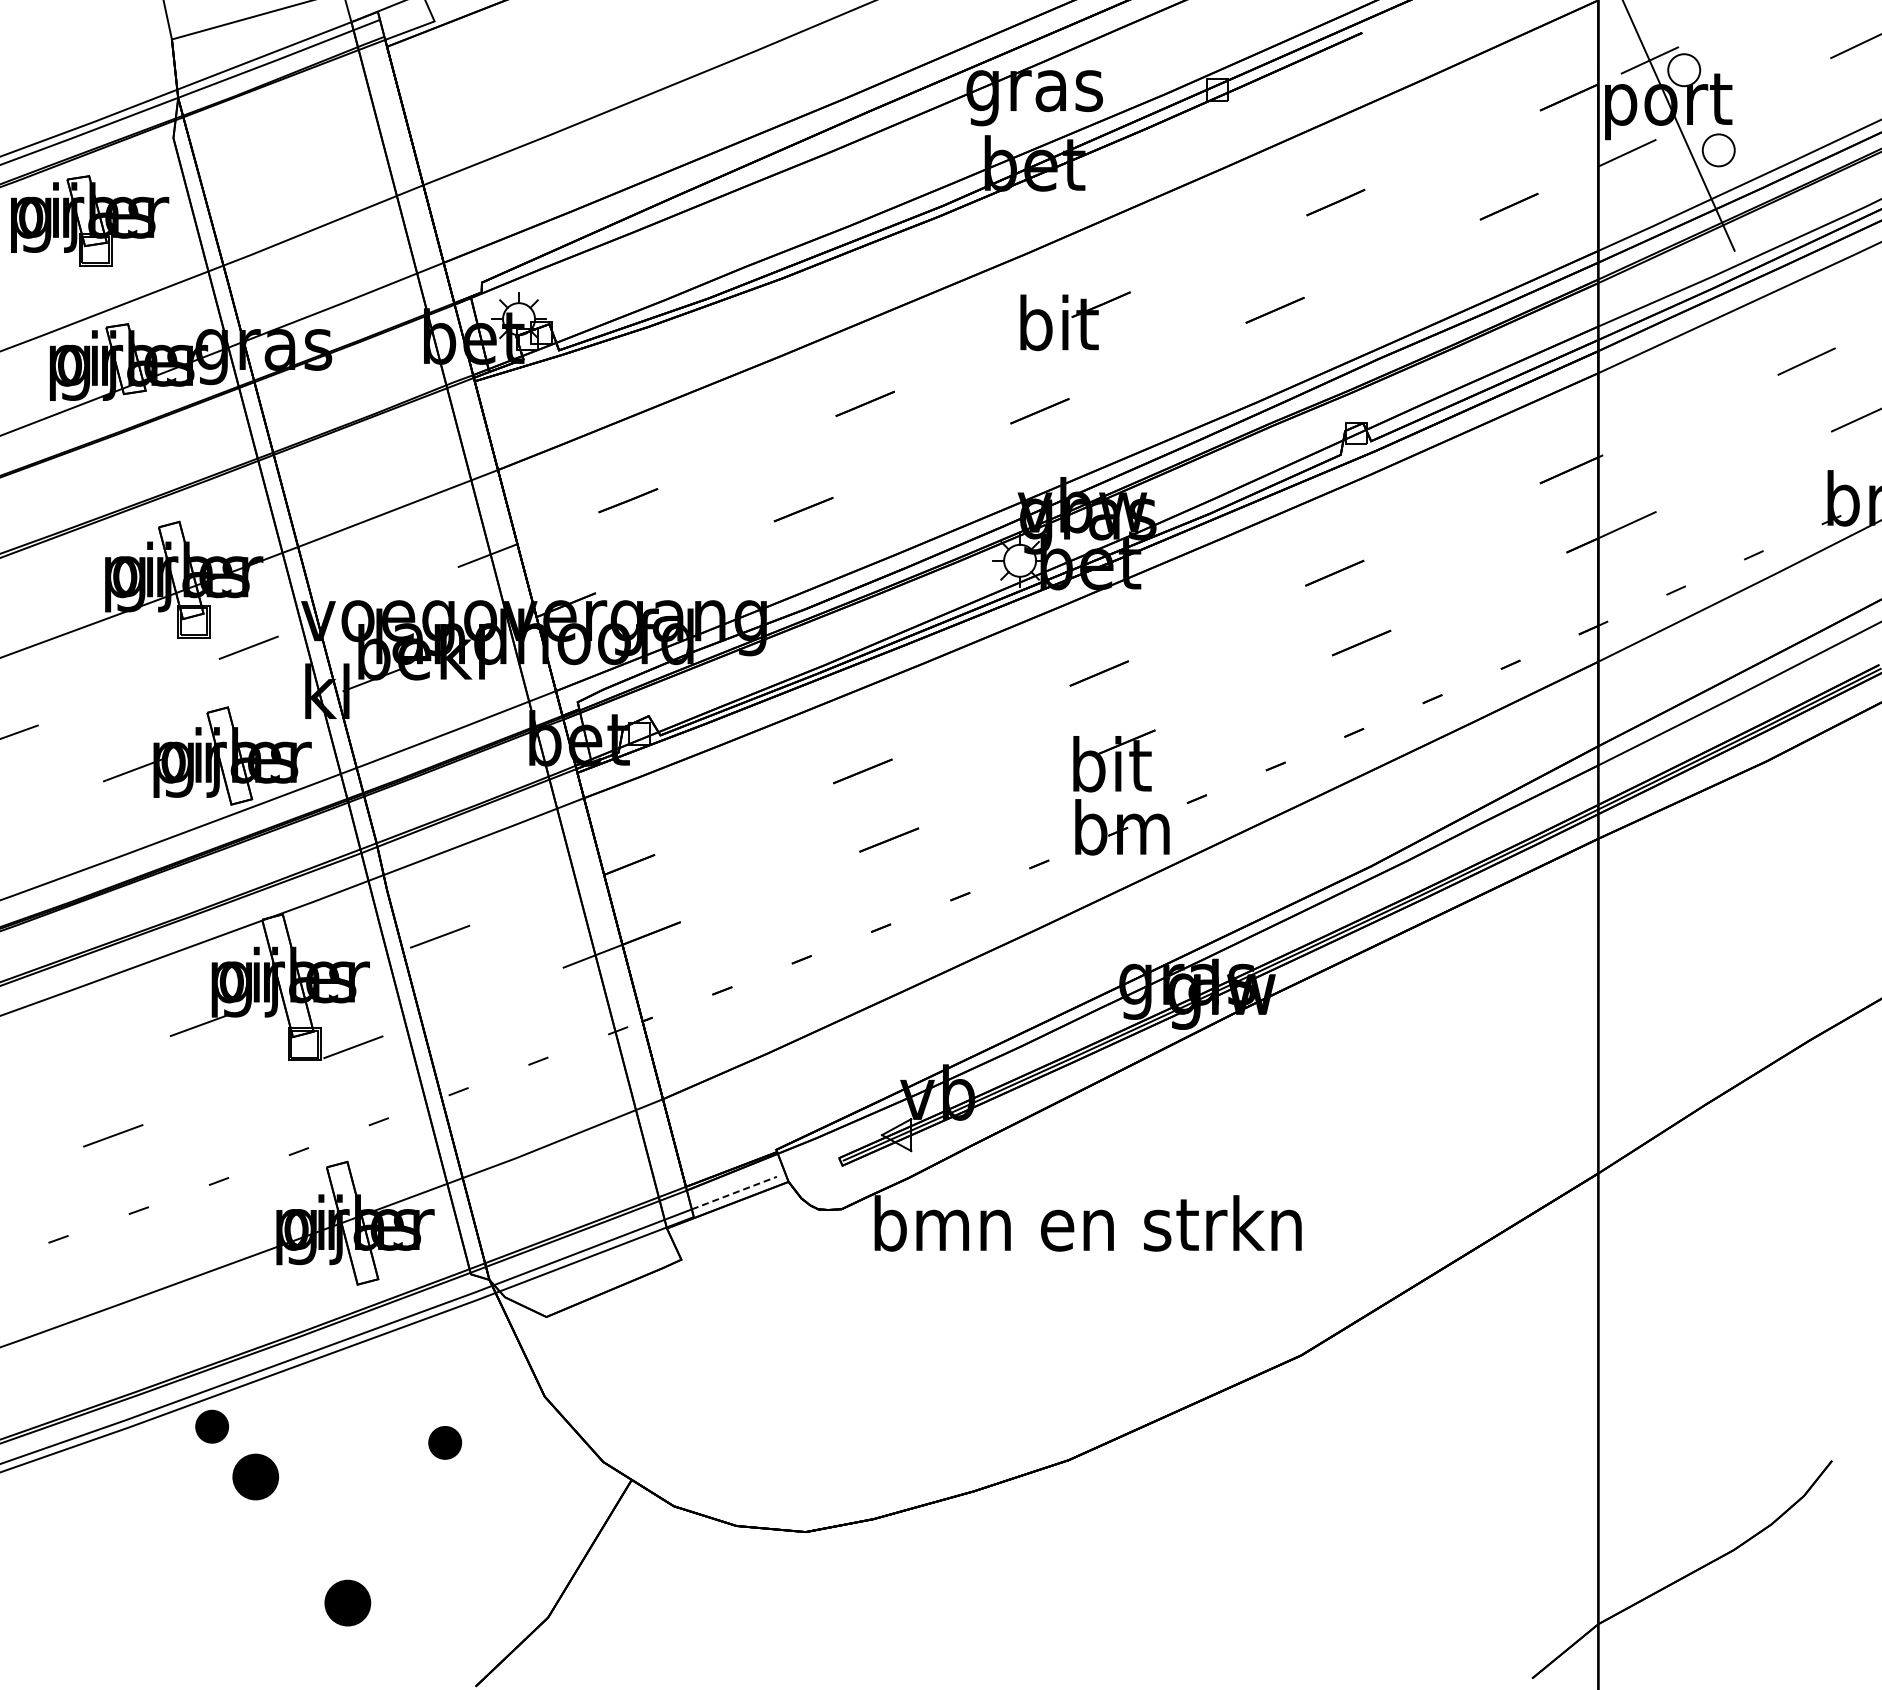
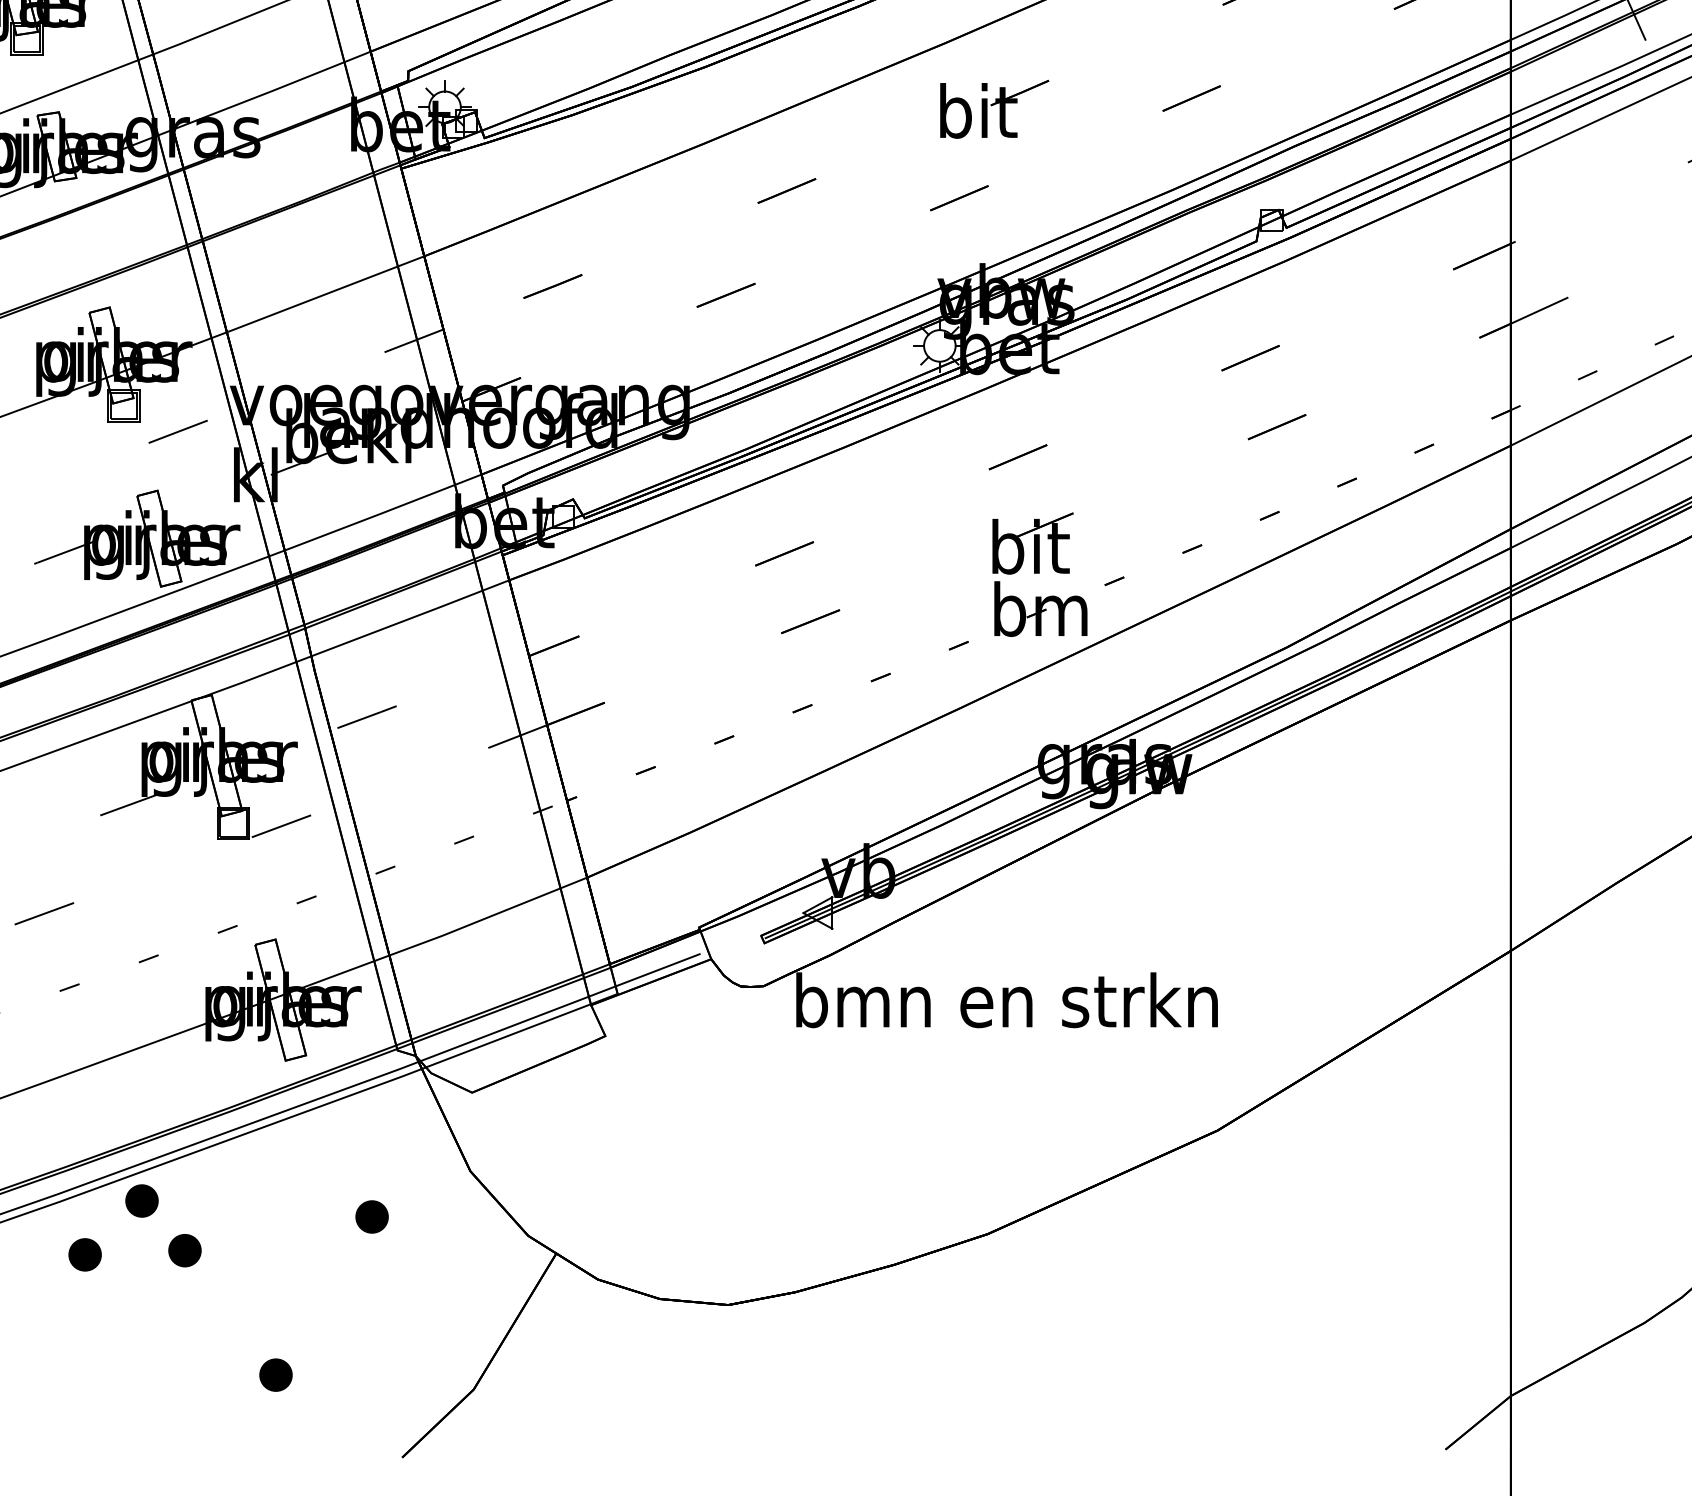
line: (734, 1193) -> (657, 970), dashed -> solid
part: (255, 1476) -> (184, 1250), size x0.71
part: (154, 1481) -> (85, 1255), added
part: (347, 1602) -> (275, 1374), size x0.71

